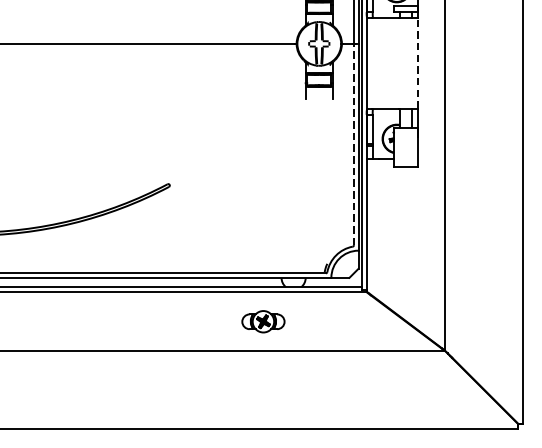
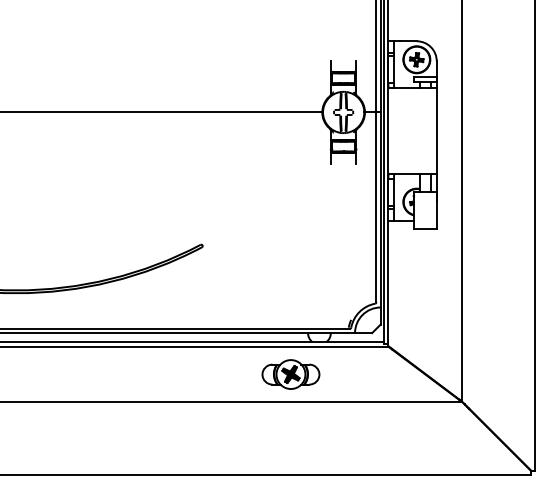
line: (418, 63) -> (437, 130), dashed -> solid
line: (354, 144) -> (376, 207), dashed -> solid
part: (262, 321) -> (290, 374), size x1.43

